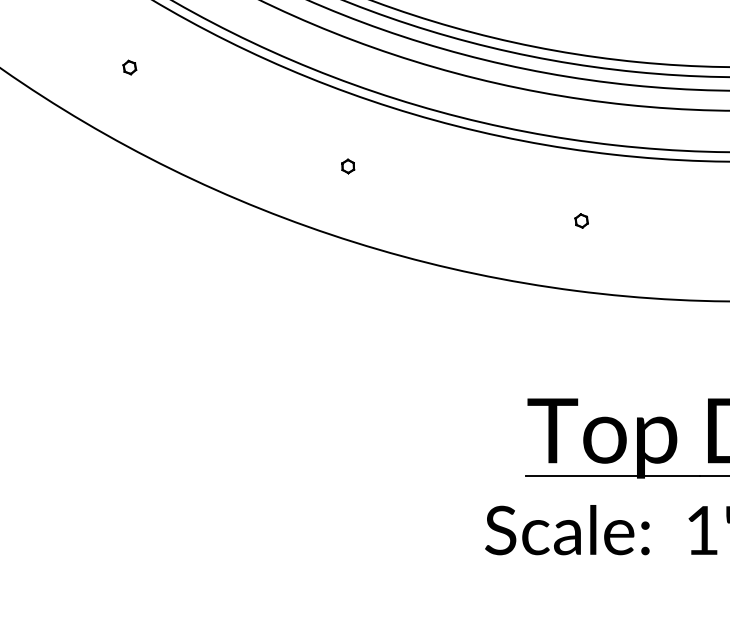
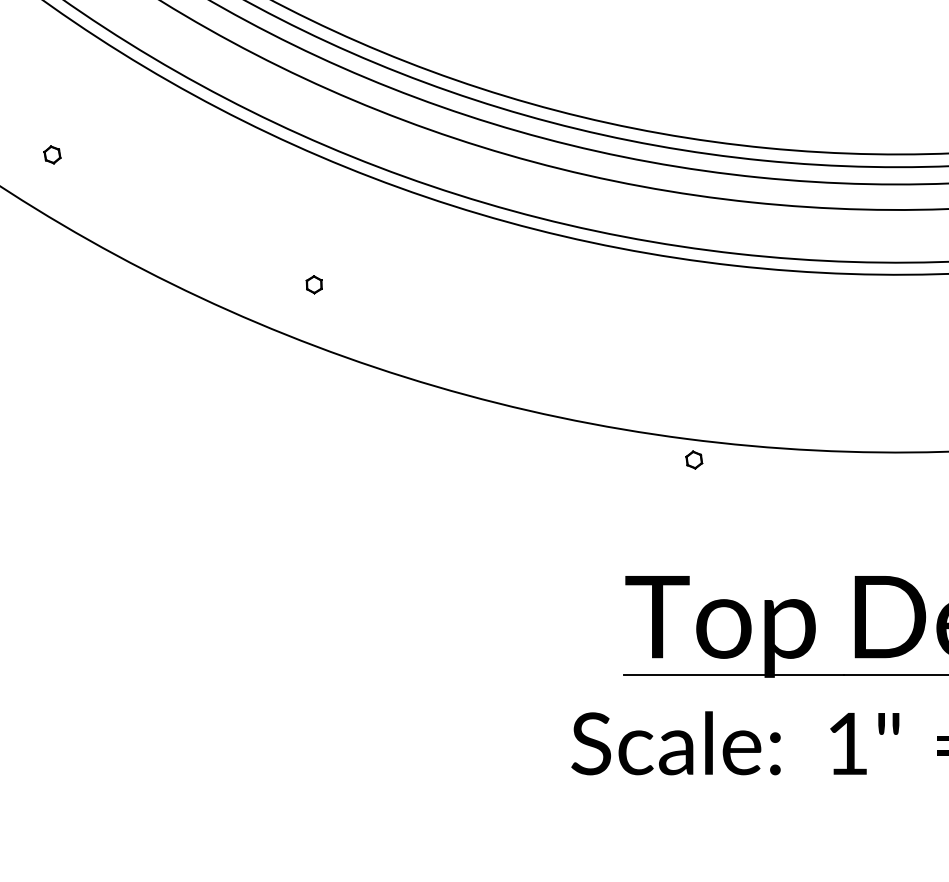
part: (129, 67) -> (52, 154), moved
part: (347, 166) -> (313, 284), moved
part: (581, 220) -> (694, 459), moved

